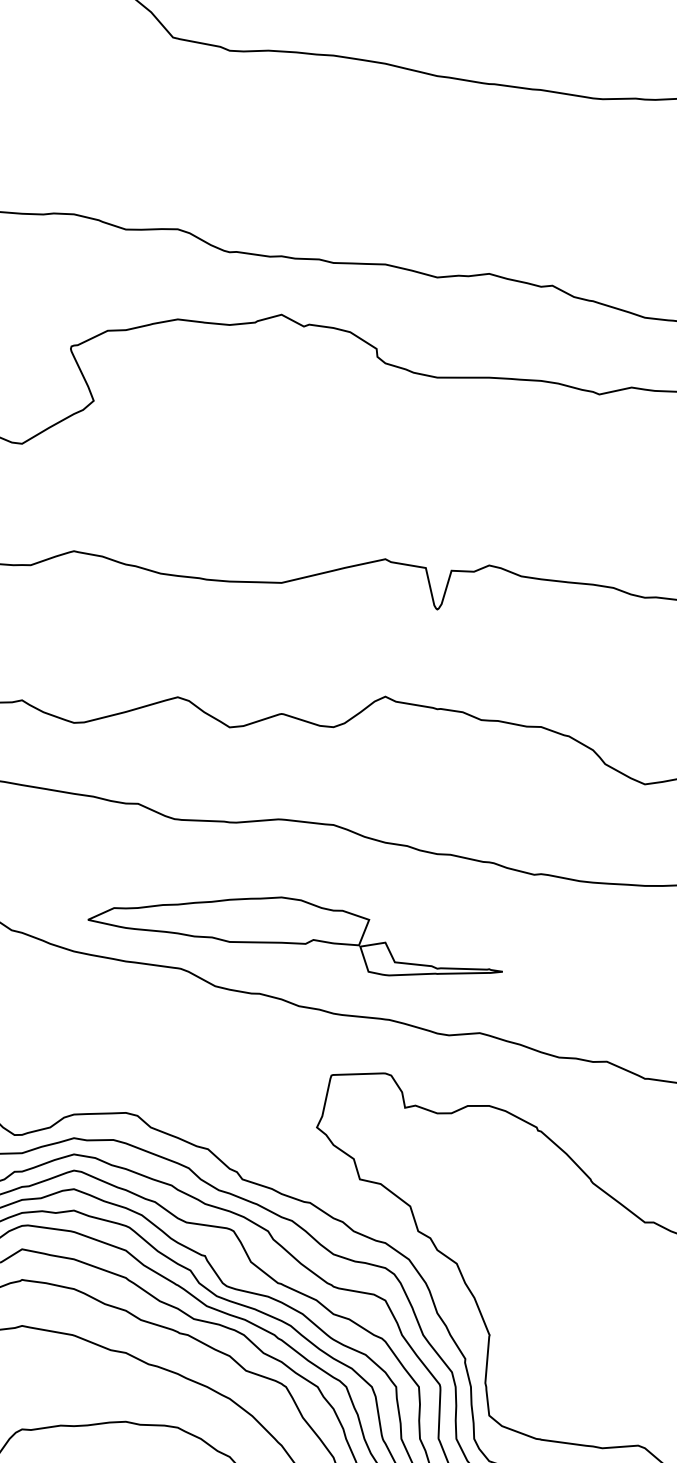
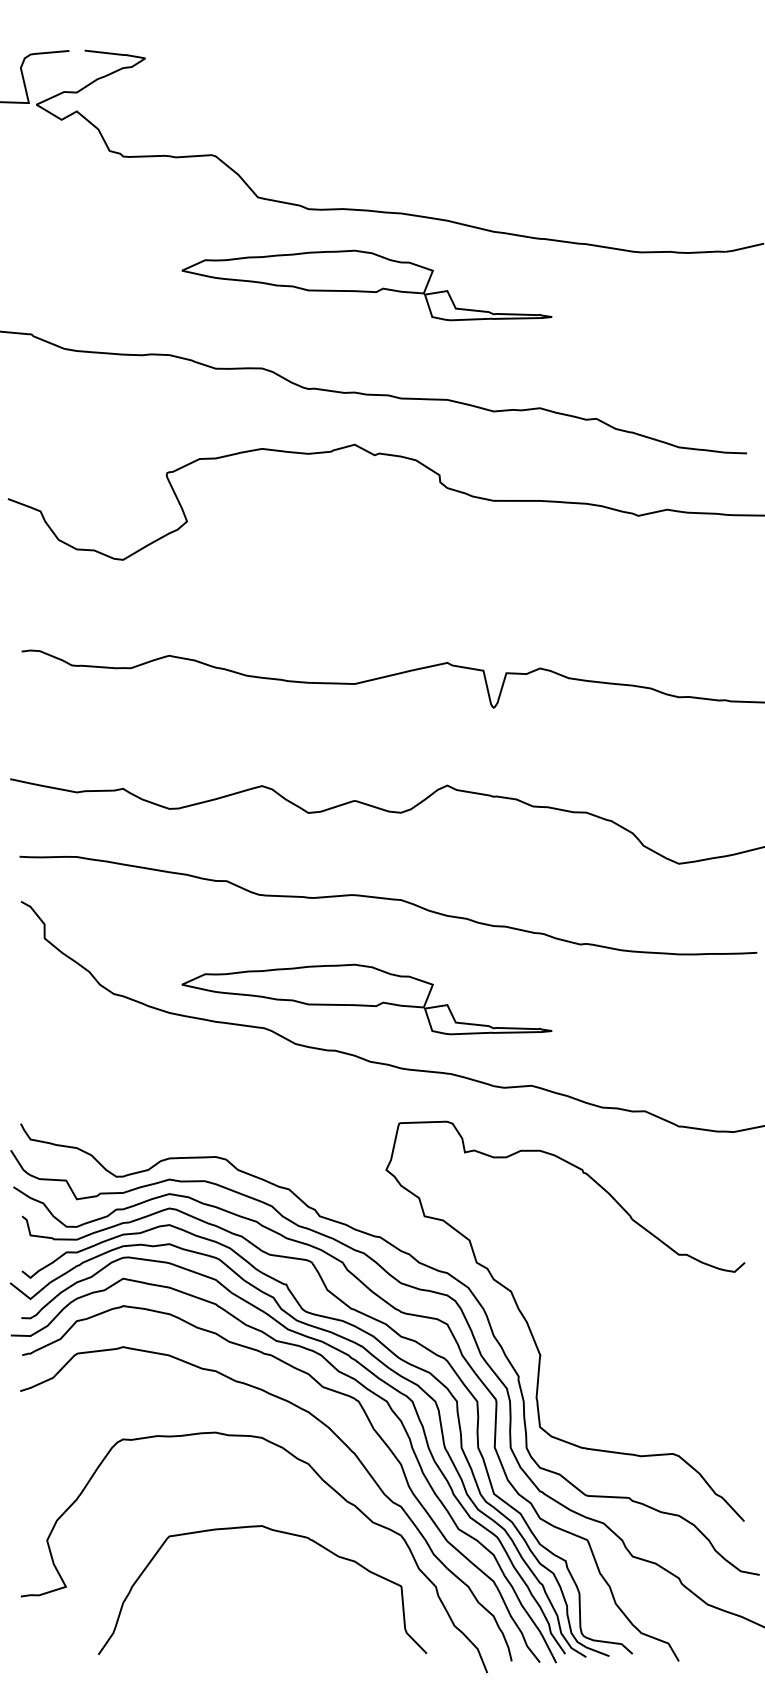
part: (294, 136) -> (366, 285), added

